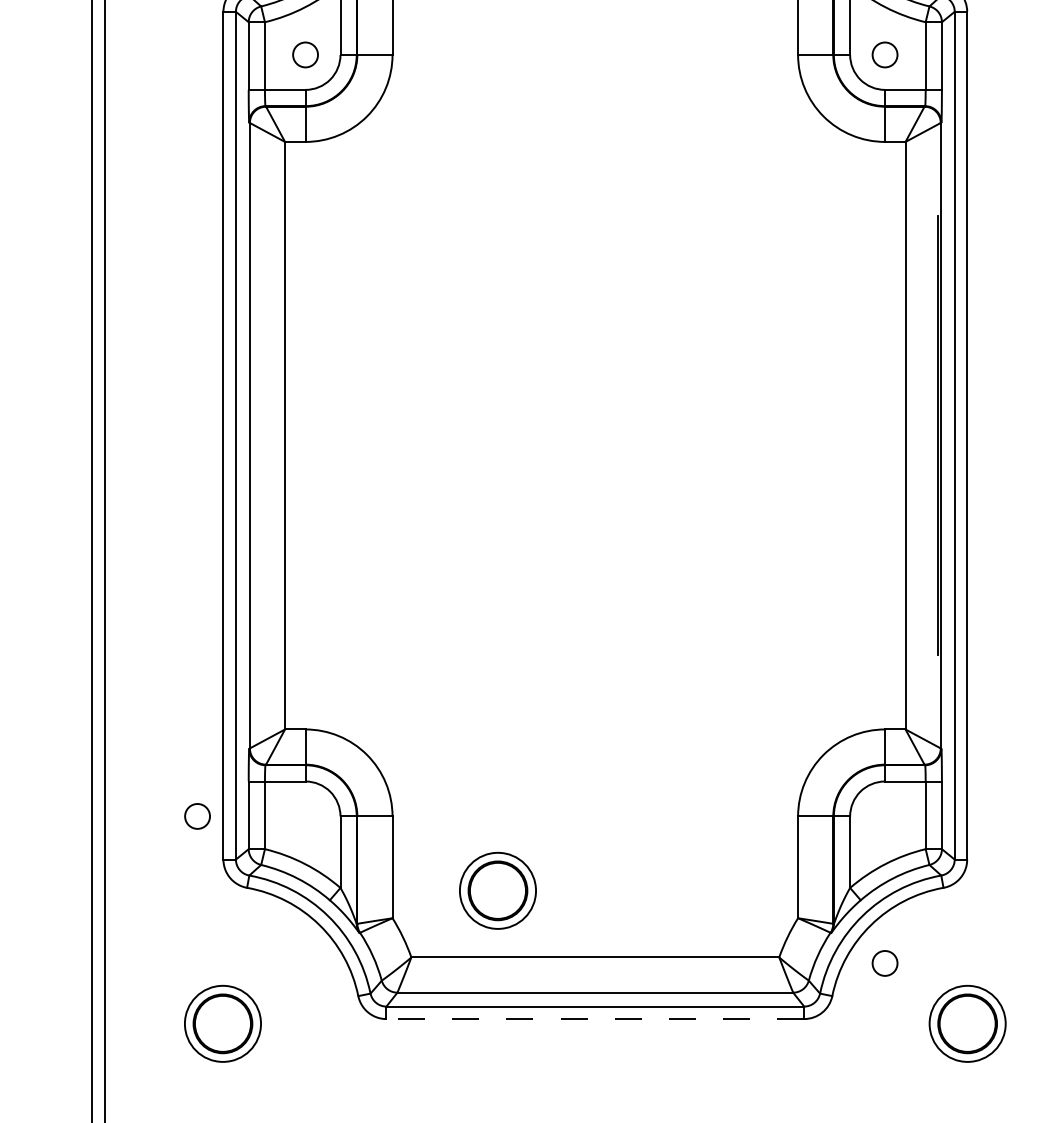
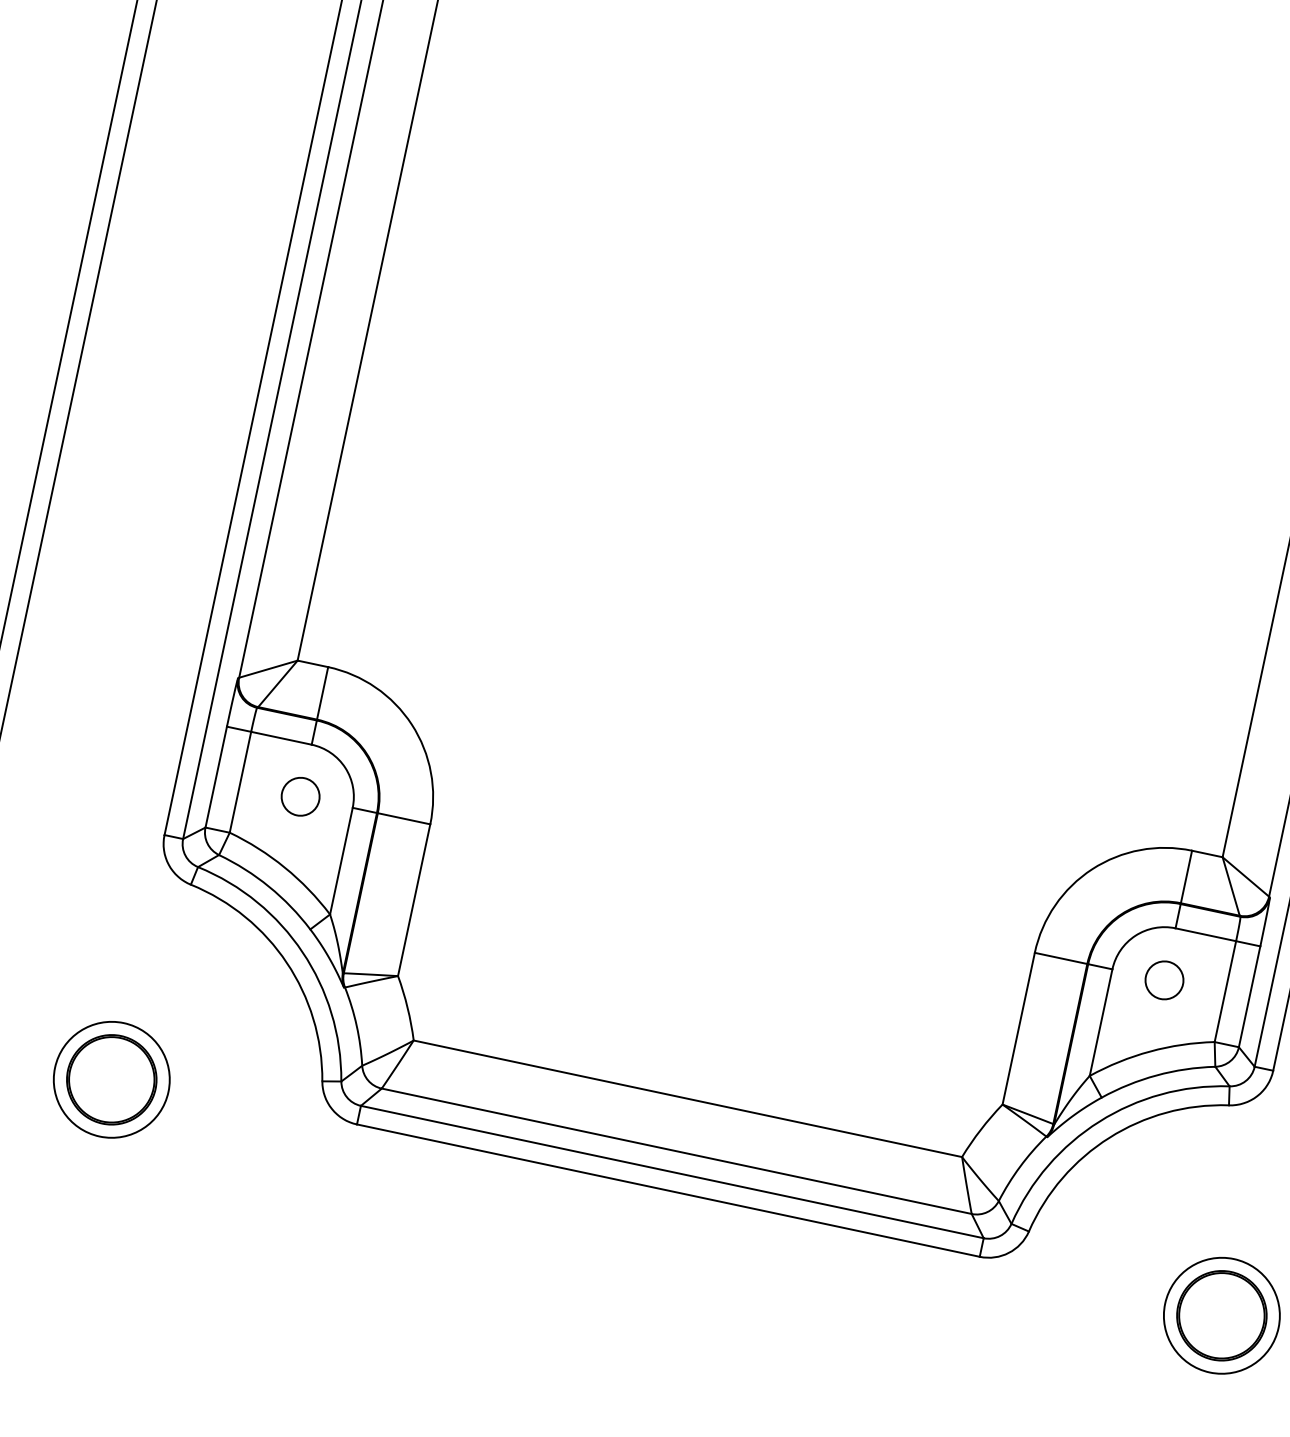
circle: (197, 816) -> (300, 796), moved
part: (497, 890) -> (563, 967), removed
circle: (884, 963) -> (1163, 980), moved
line: (595, 1019) -> (668, 1191), dashed -> solid

